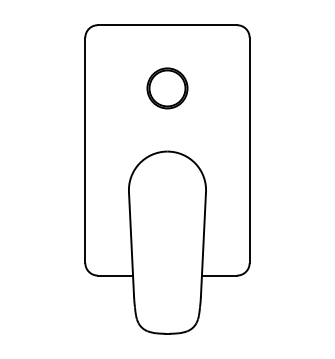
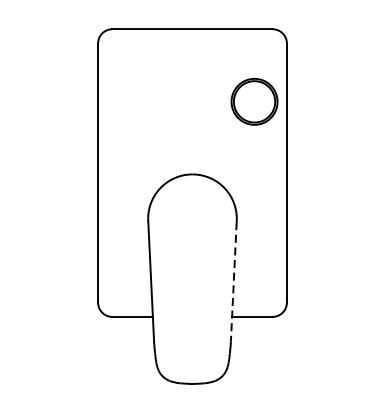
part: (167, 88) -> (254, 101), moved
line: (203, 245) -> (233, 282), solid -> dashed

